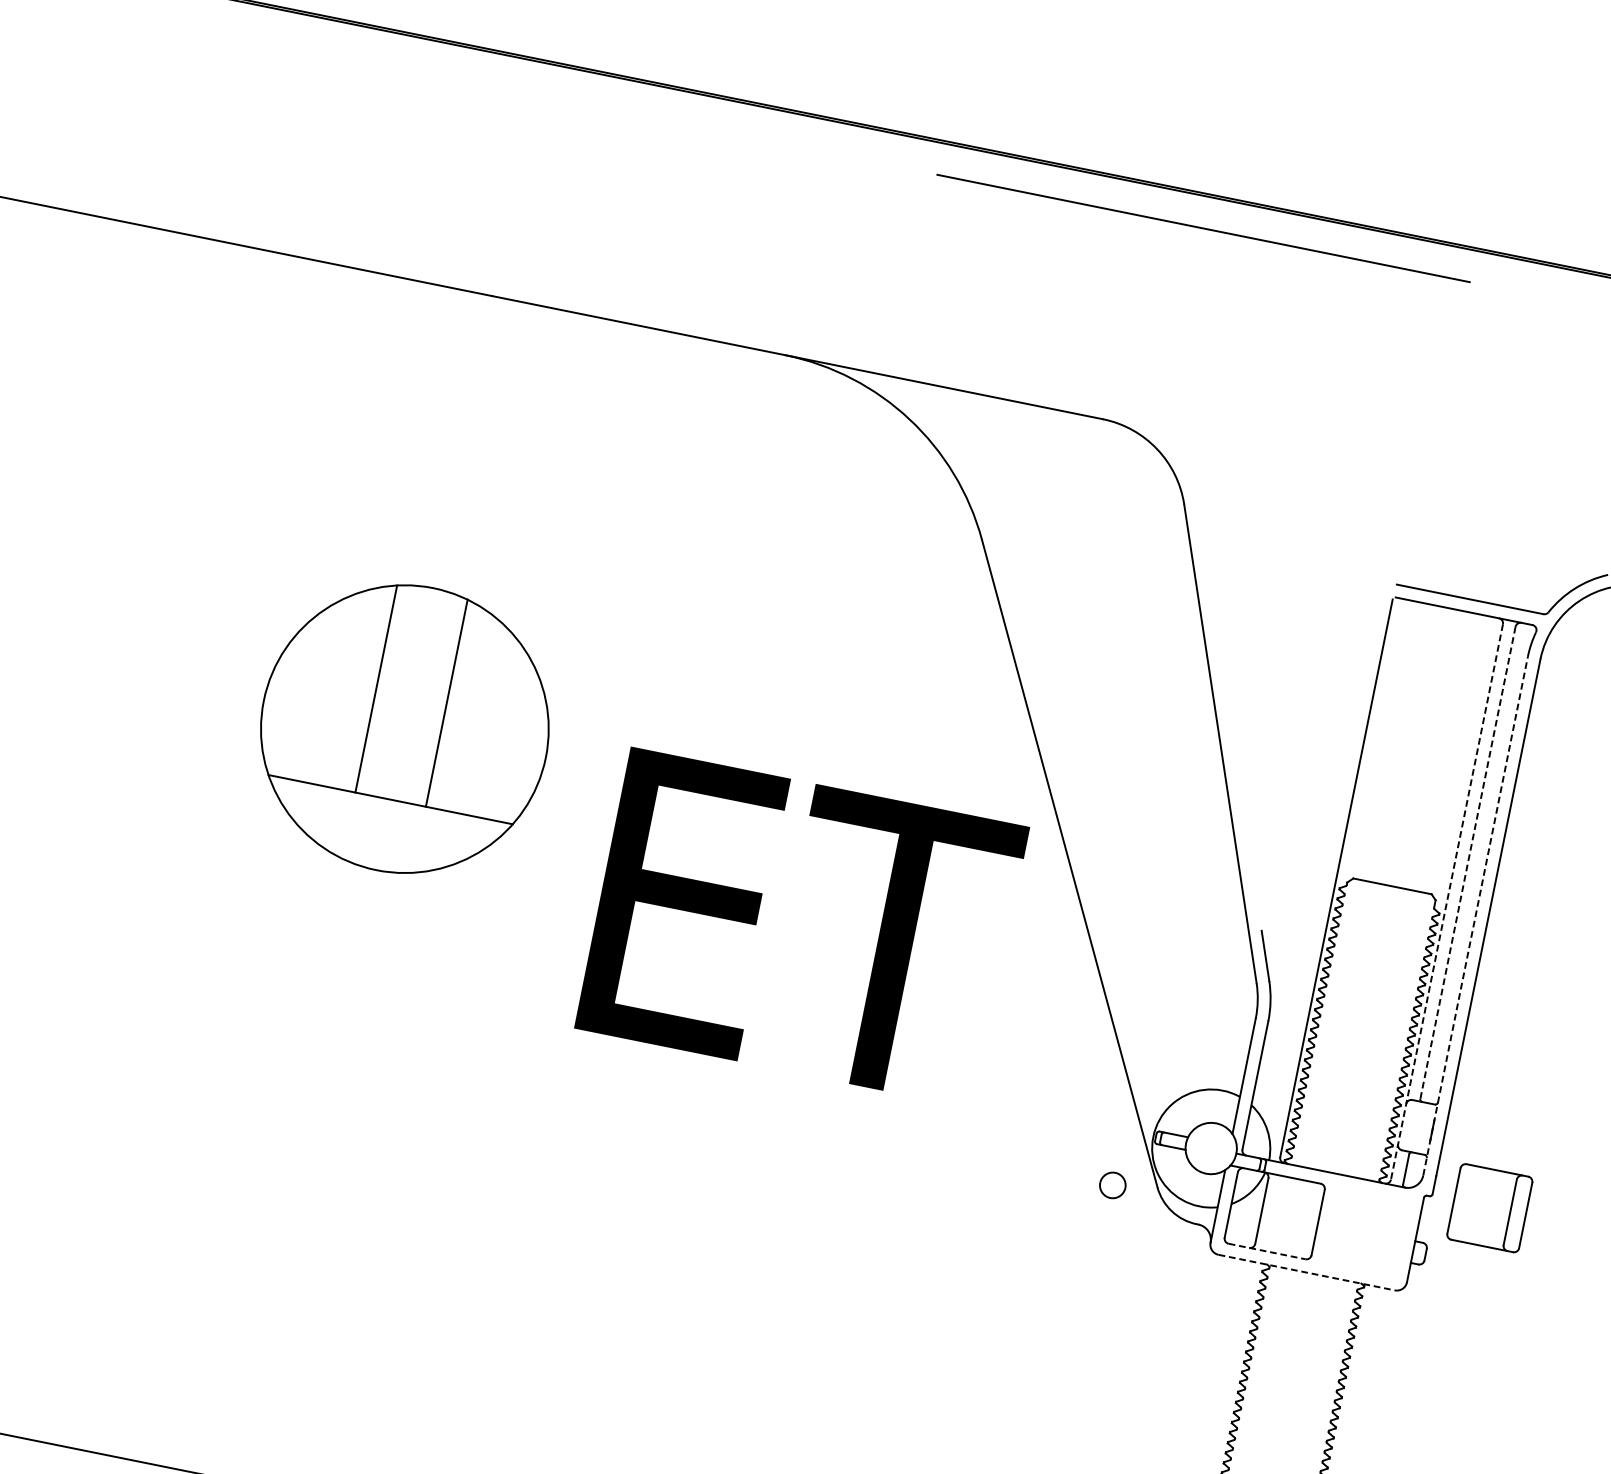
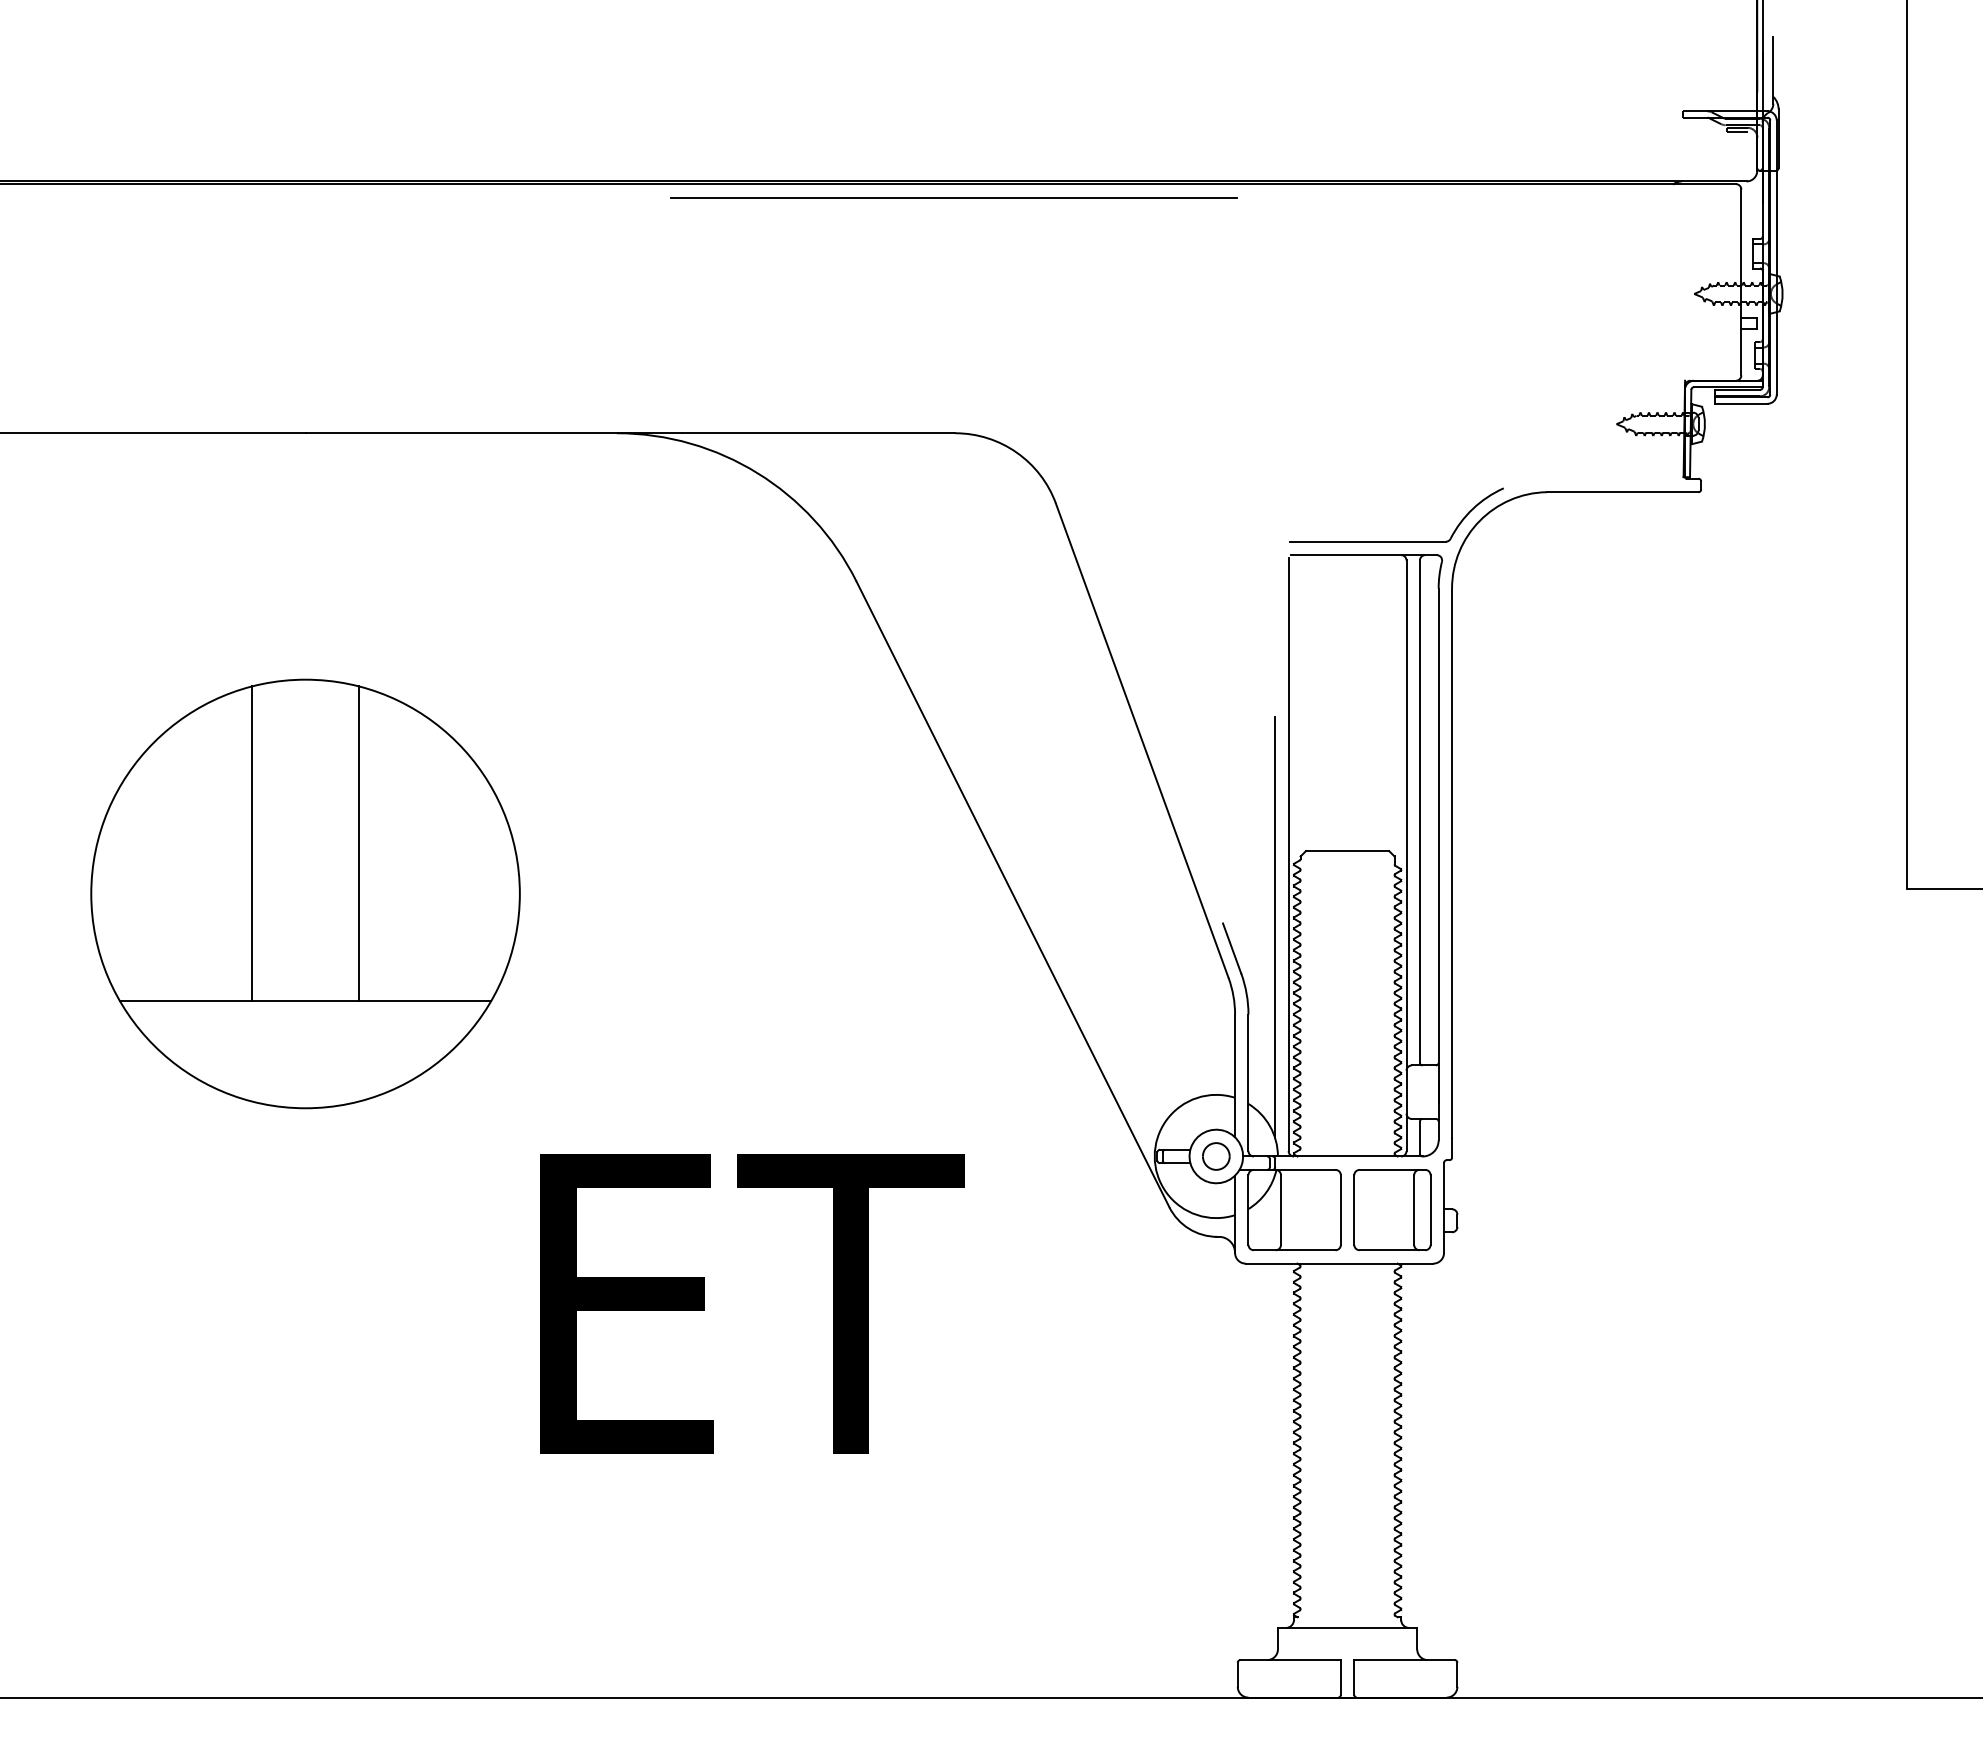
line: (1203, 228) -> (953, 197), moved
part: (404, 728) -> (305, 893), size x1.43
line: (1467, 863) -> (1419, 812), dashed -> solid
line: (1446, 902) -> (1406, 856), dashed -> solid
line: (1475, 916) -> (1438, 864), dashed -> solid
text: (802, 927) -> (752, 1303), moved
line: (1310, 944) -> (1275, 927), added
part: (1112, 1185) -> (1216, 1156), moved
part: (1489, 1208) -> (1392, 1210), moved
line: (1266, 1251) -> (1294, 1250), dashed -> solid
line: (1306, 1272) -> (1339, 1263), dashed -> solid

